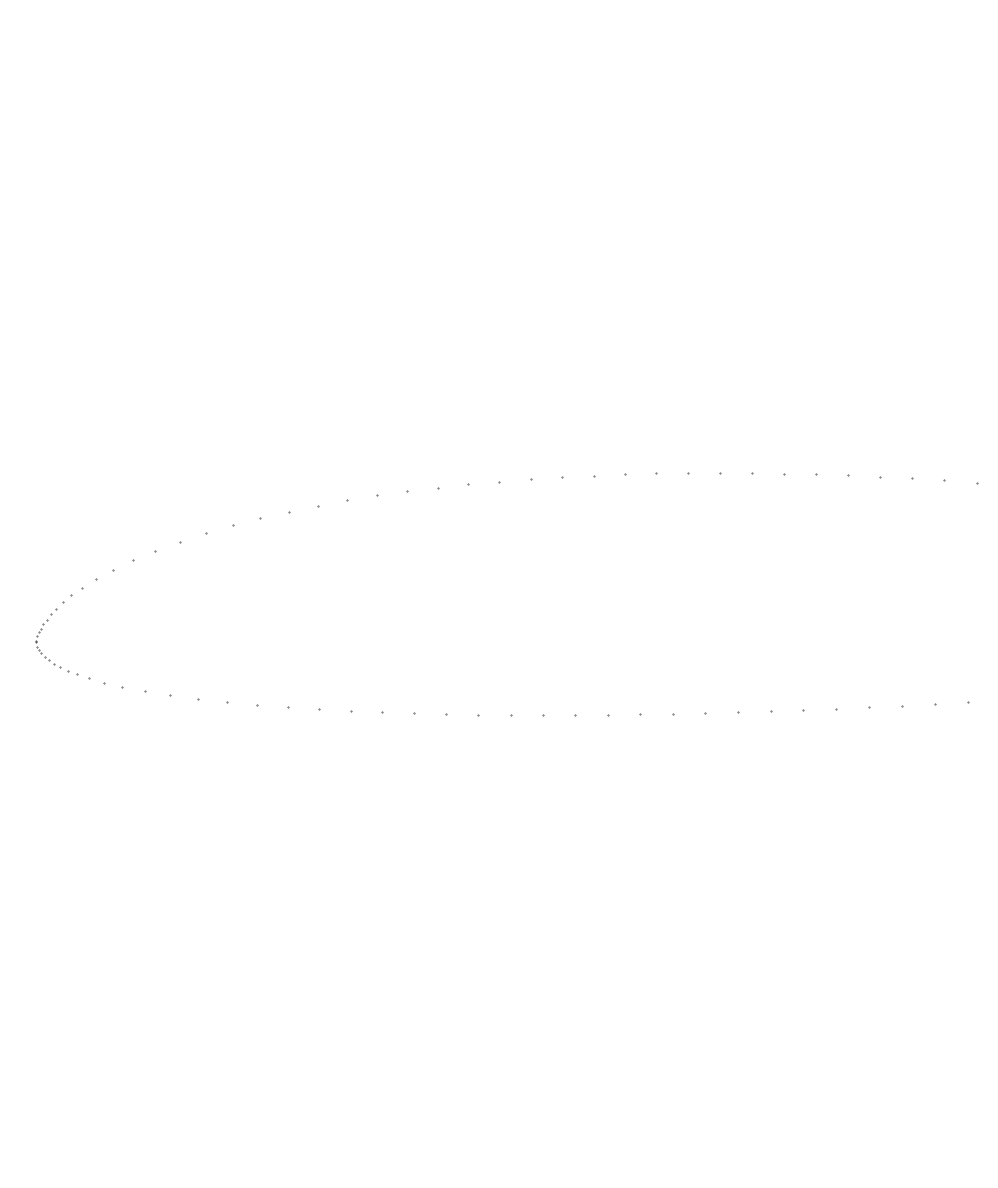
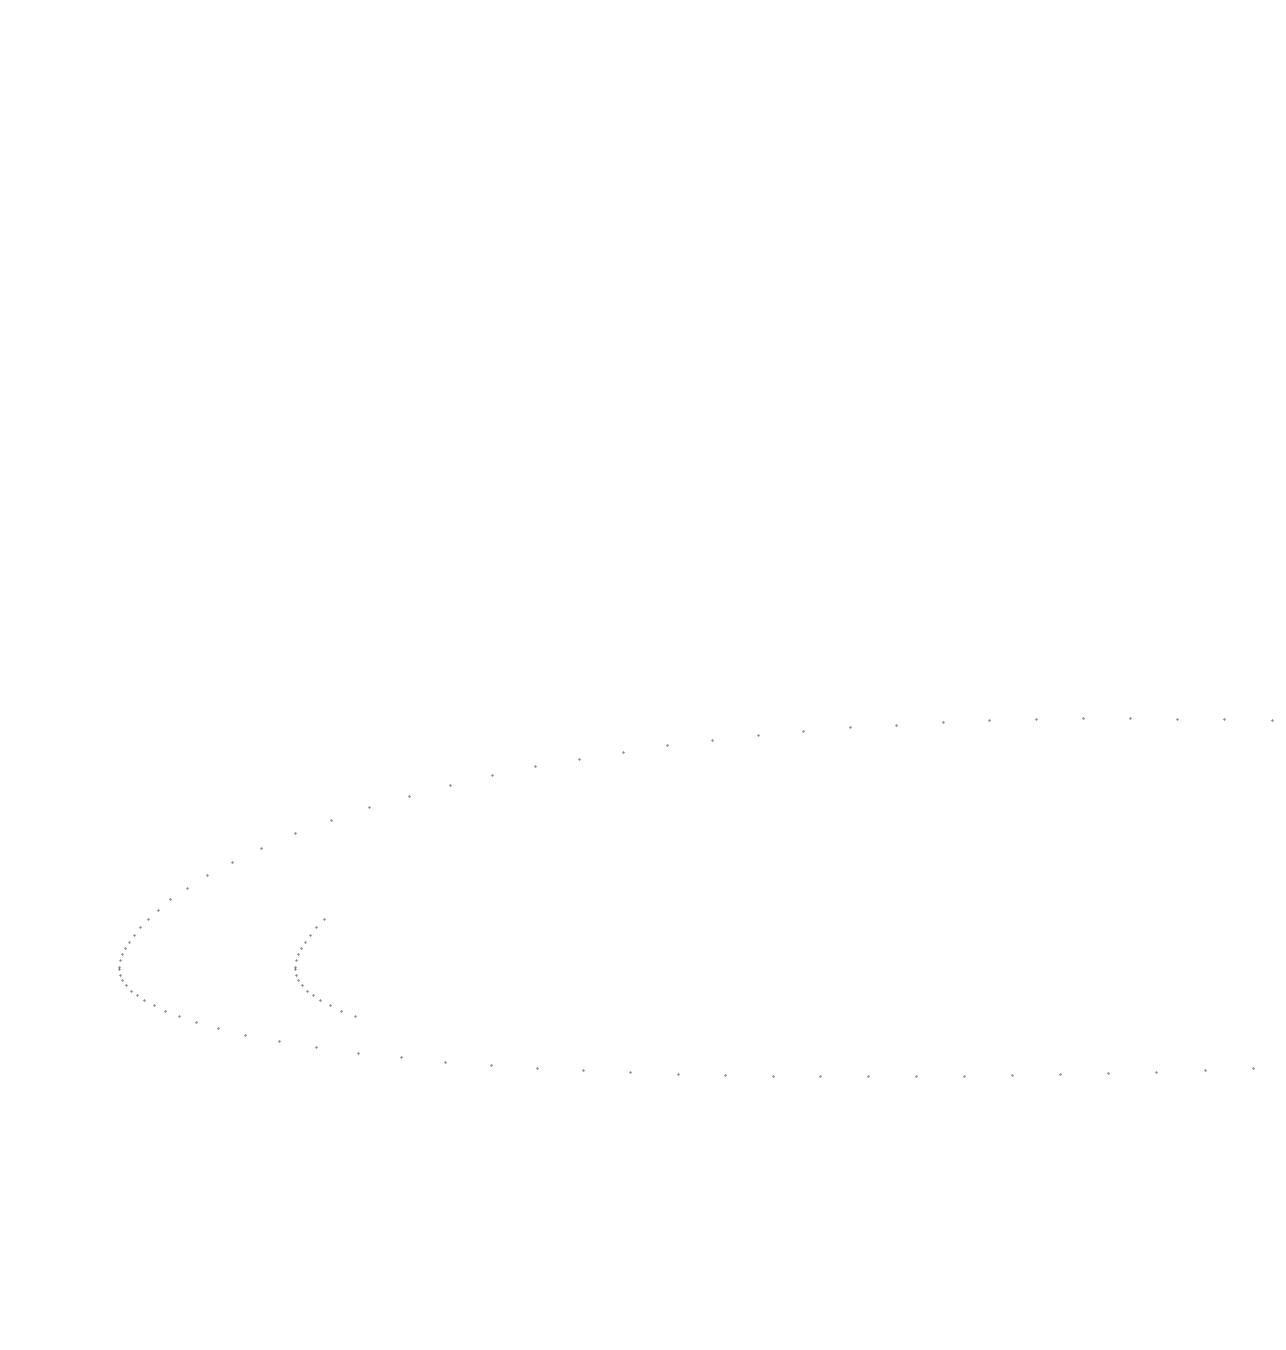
part: (159, 632) -> (300, 954), added

